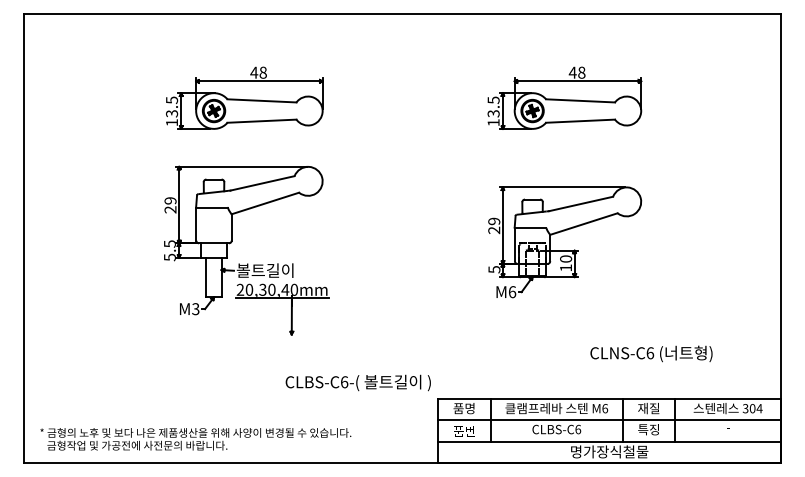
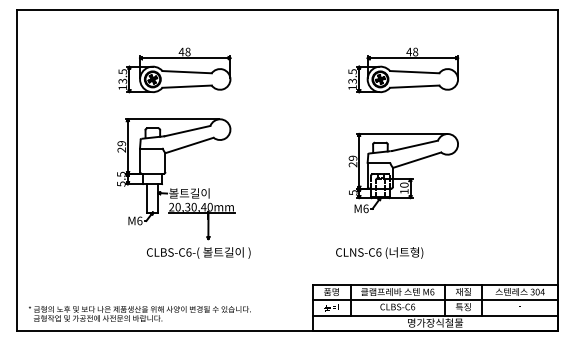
text: (195, 309) -> (139, 221), M3 -> M6
text: (651, 353) -> (379, 252), moved
text: (357, 382) -> (198, 252), moved

